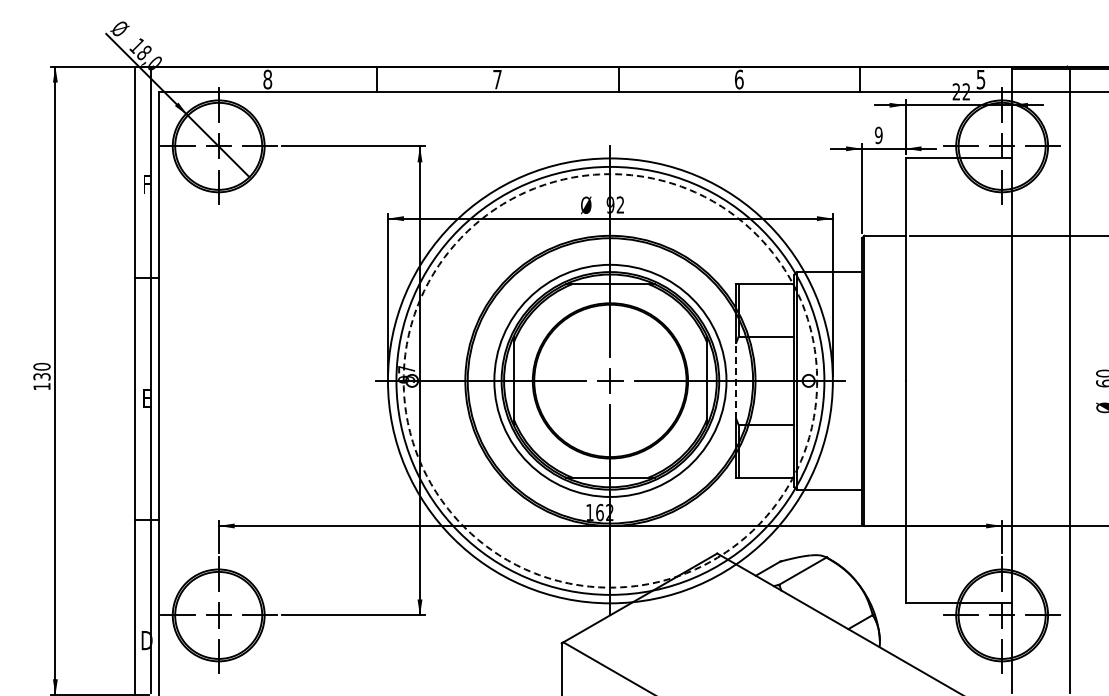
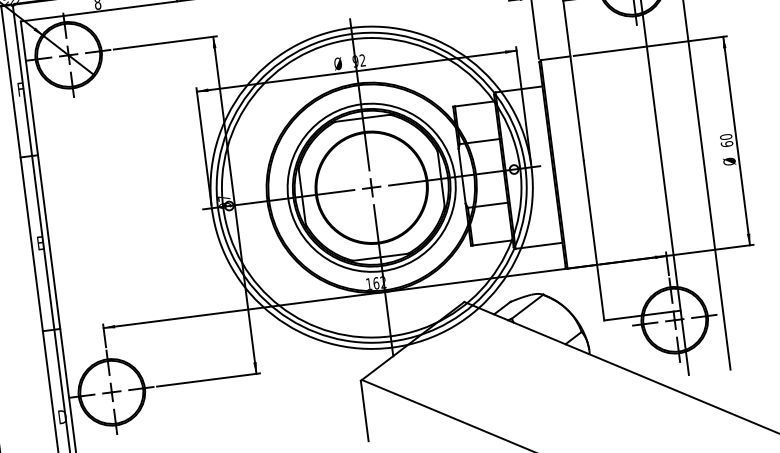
circle: (610, 380) -> (371, 187), dashed -> solid
line: (736, 380) -> (462, 175), dashed -> solid

